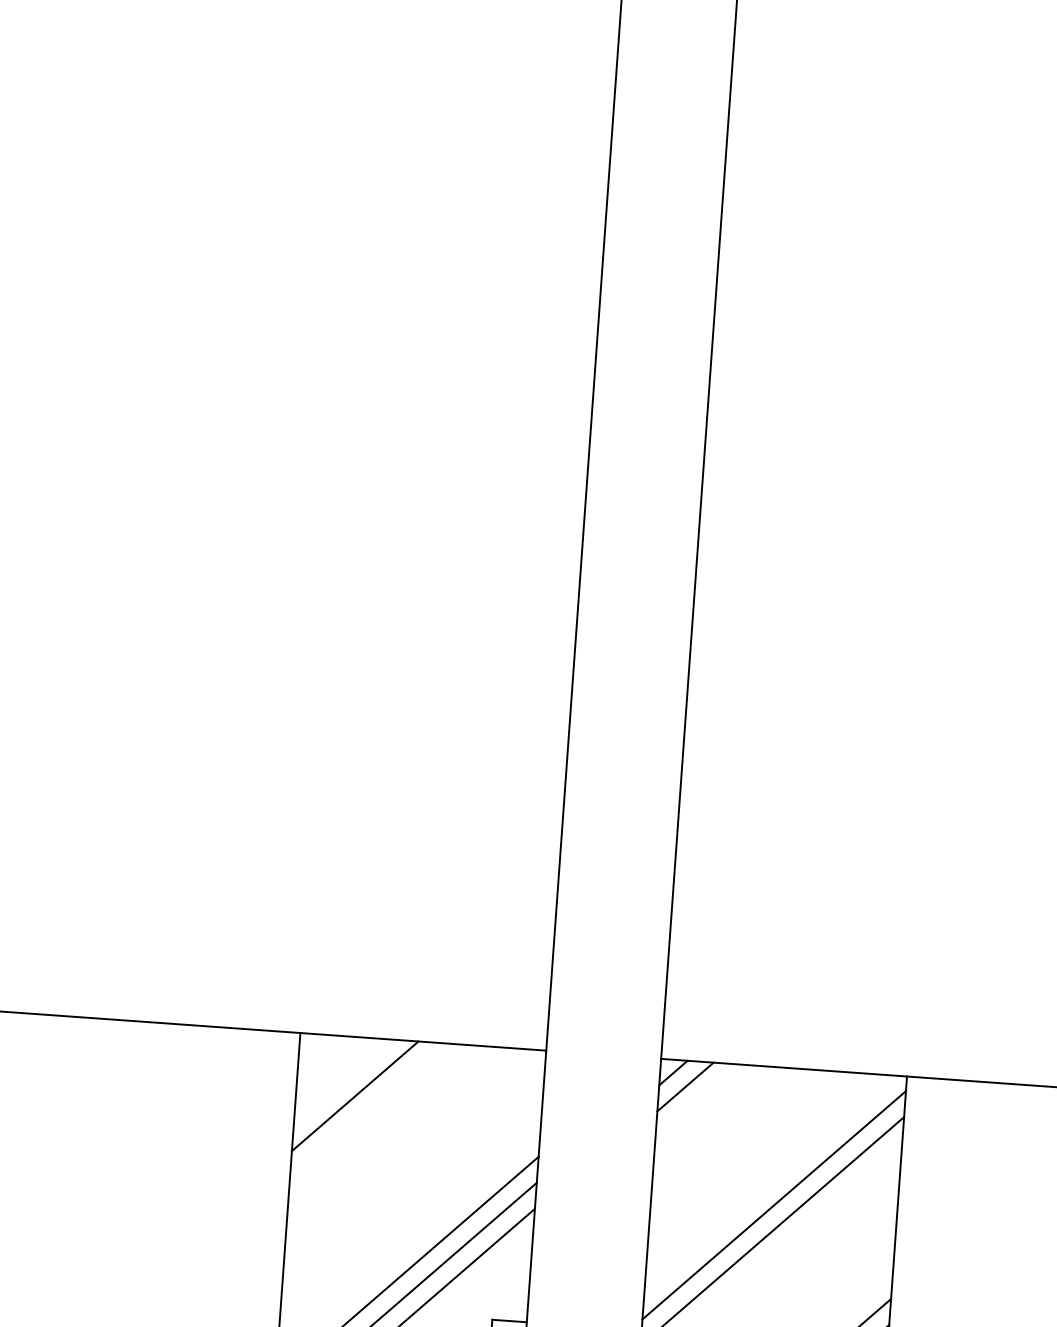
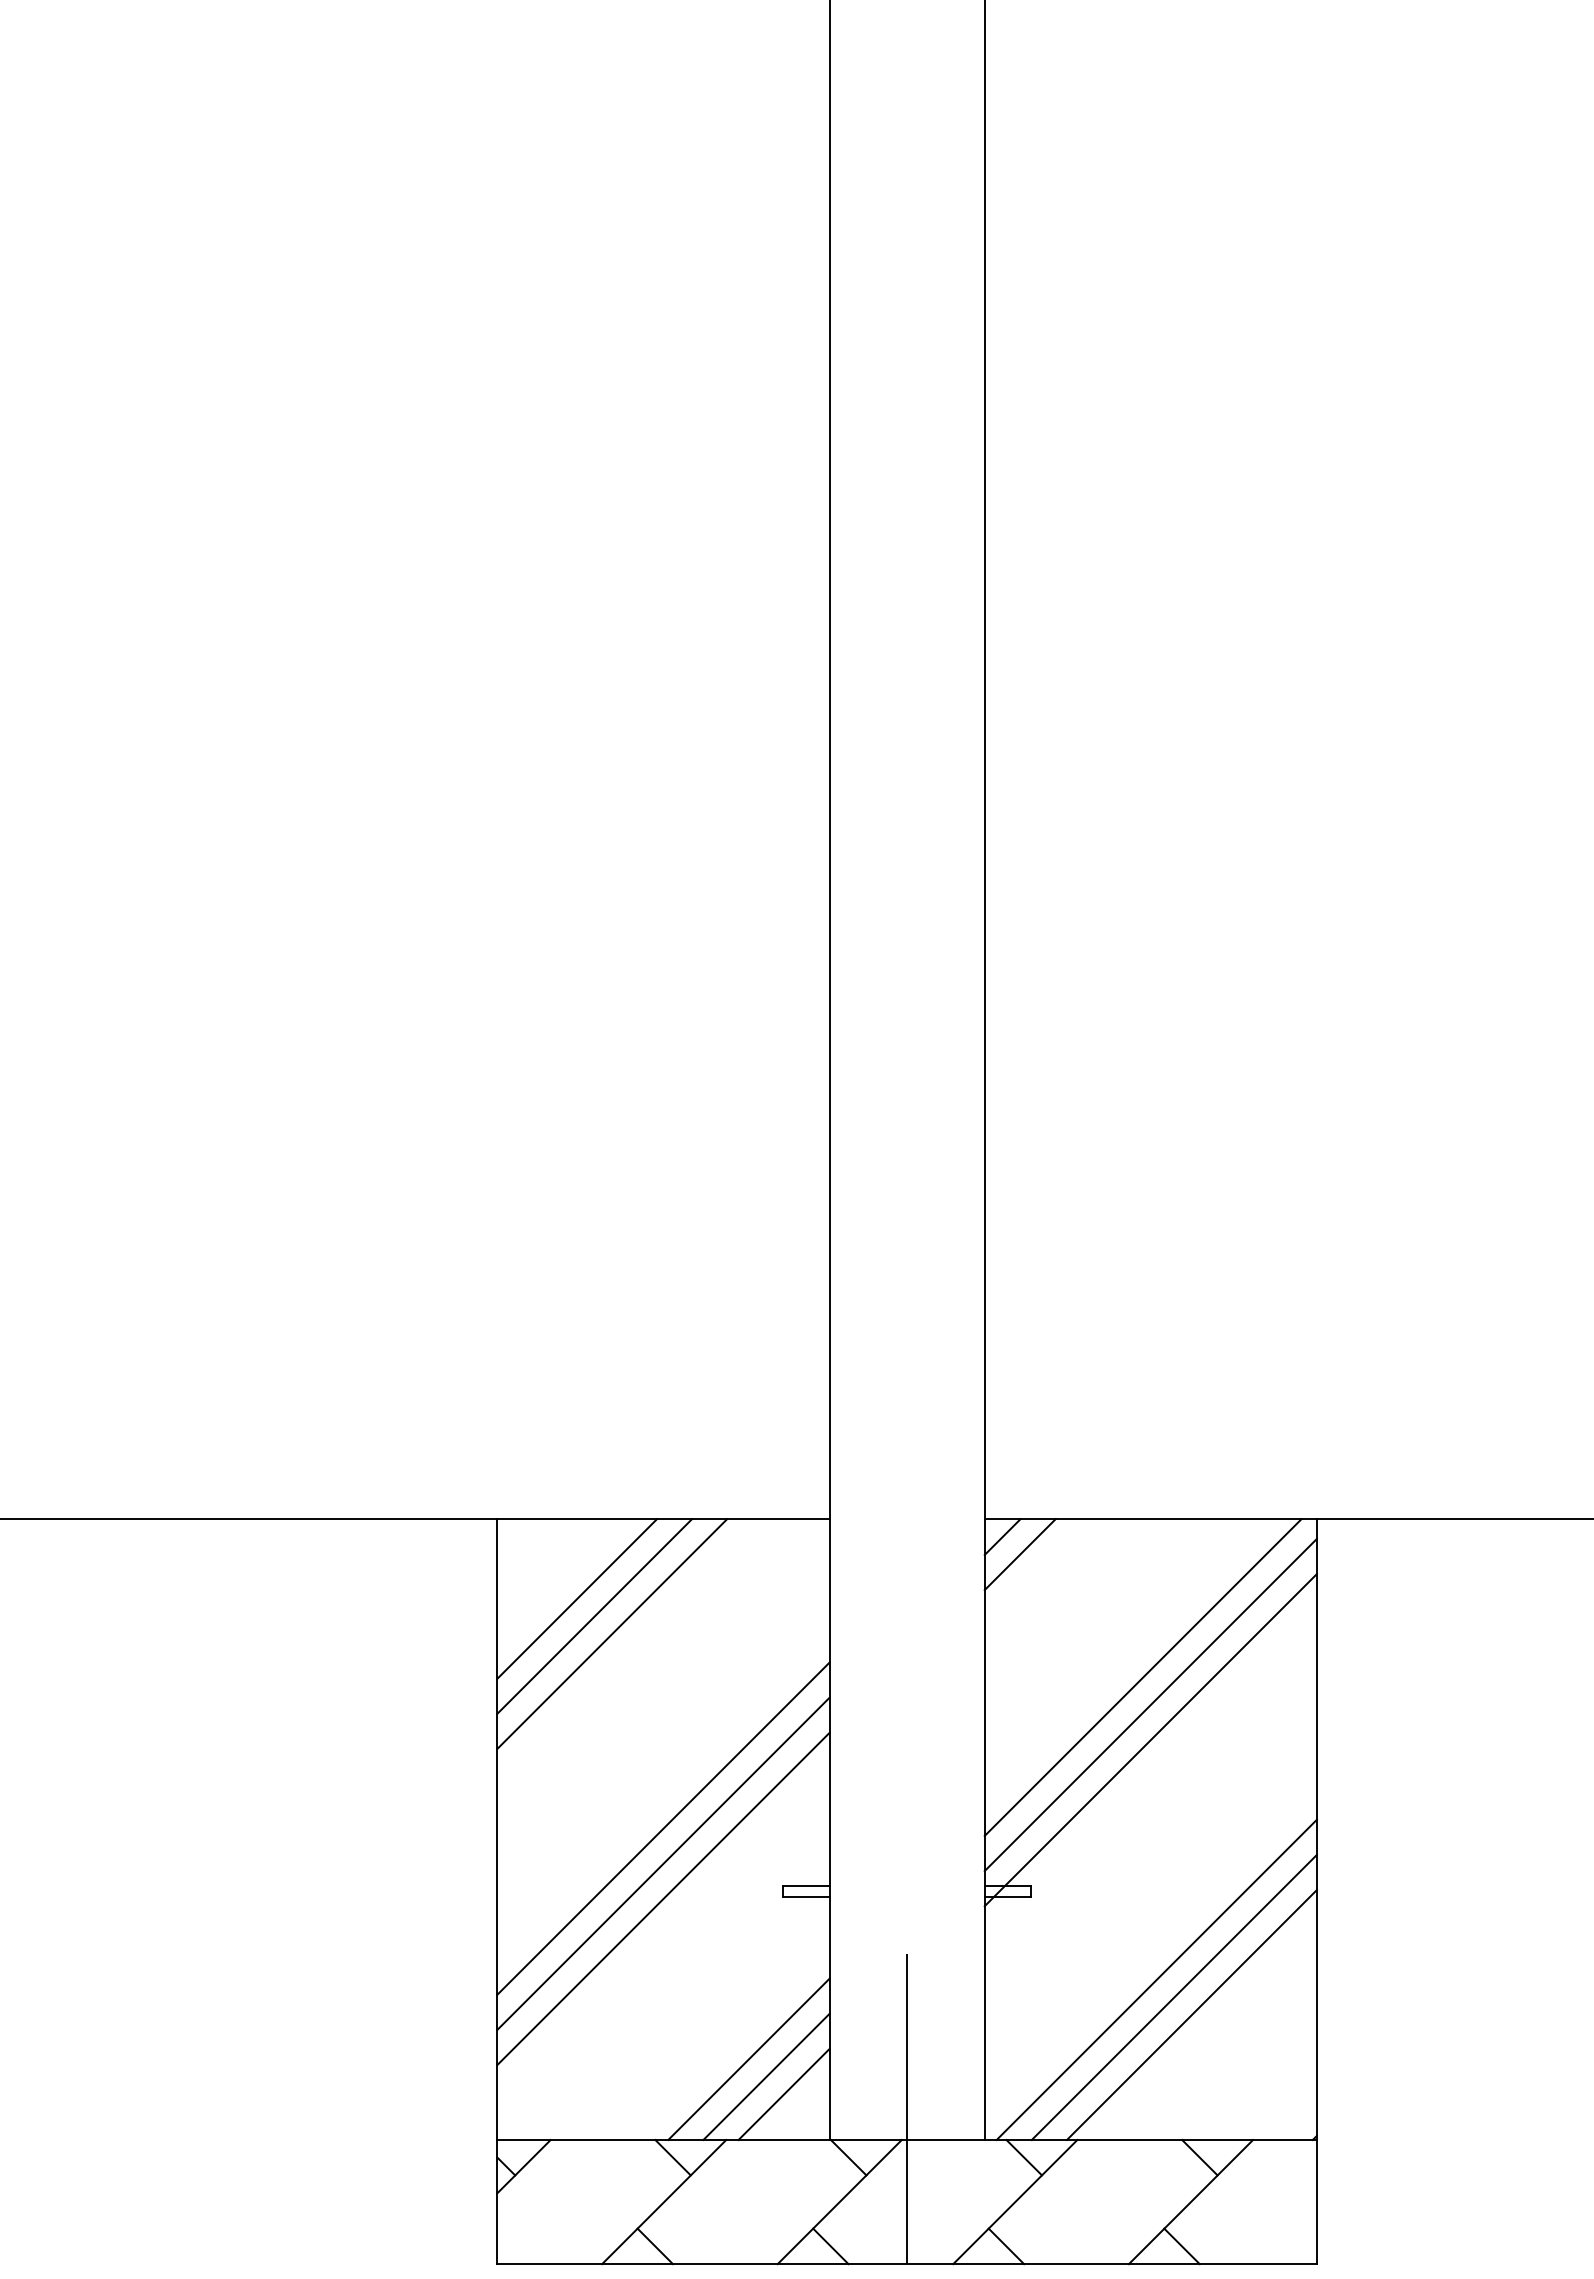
line: (367, 1110) -> (594, 1616), added
line: (379, 1123) -> (612, 1633), added
line: (769, 1184) -> (1142, 1677), added

